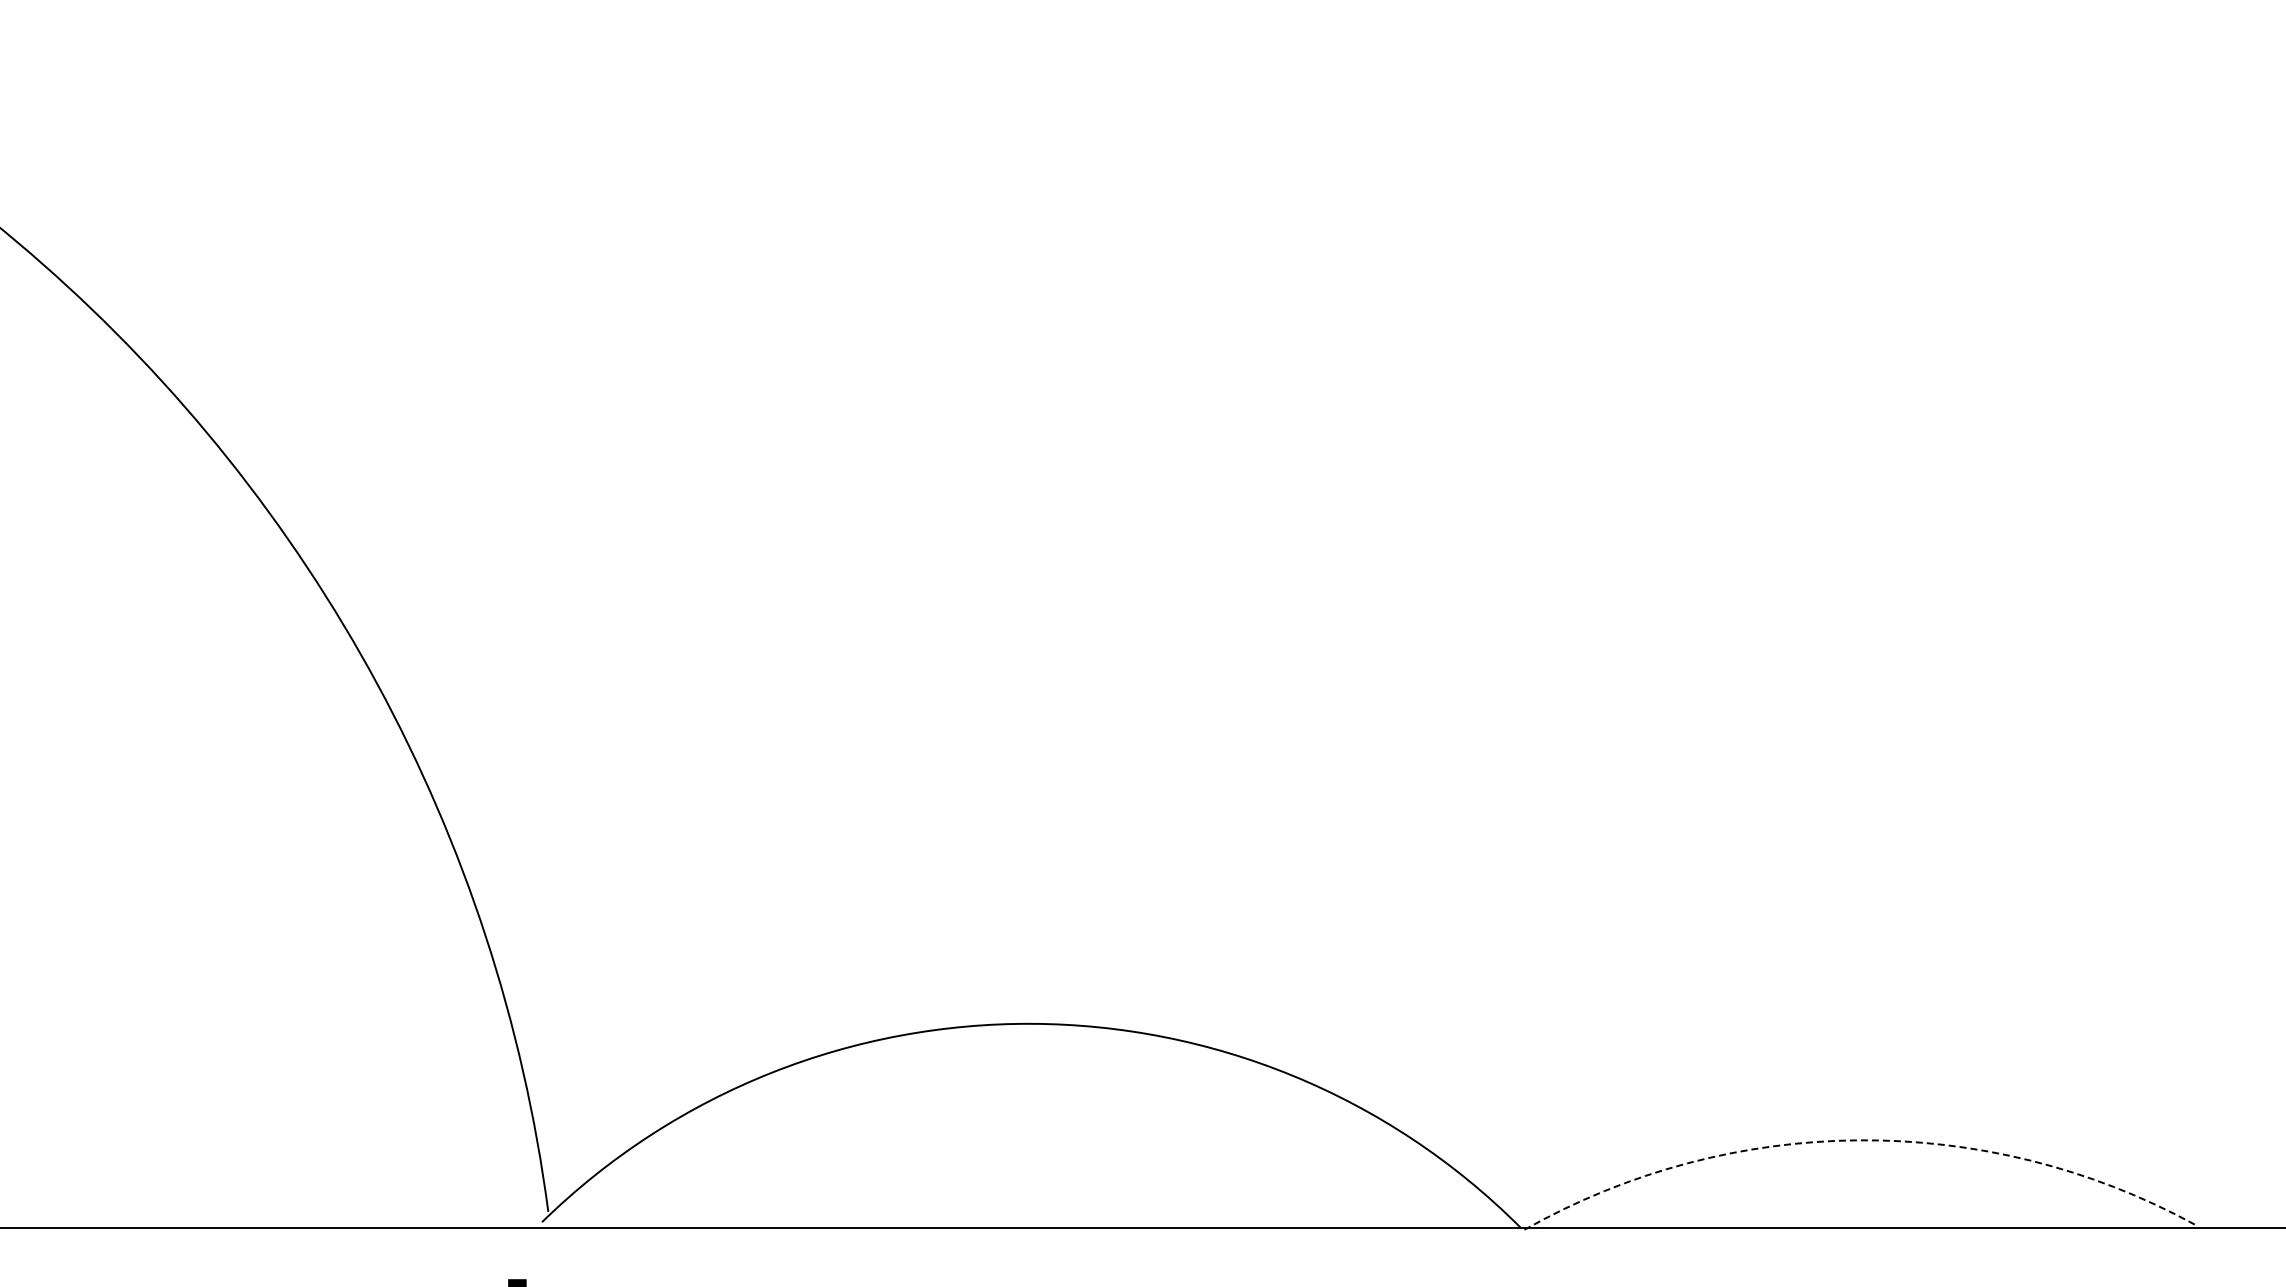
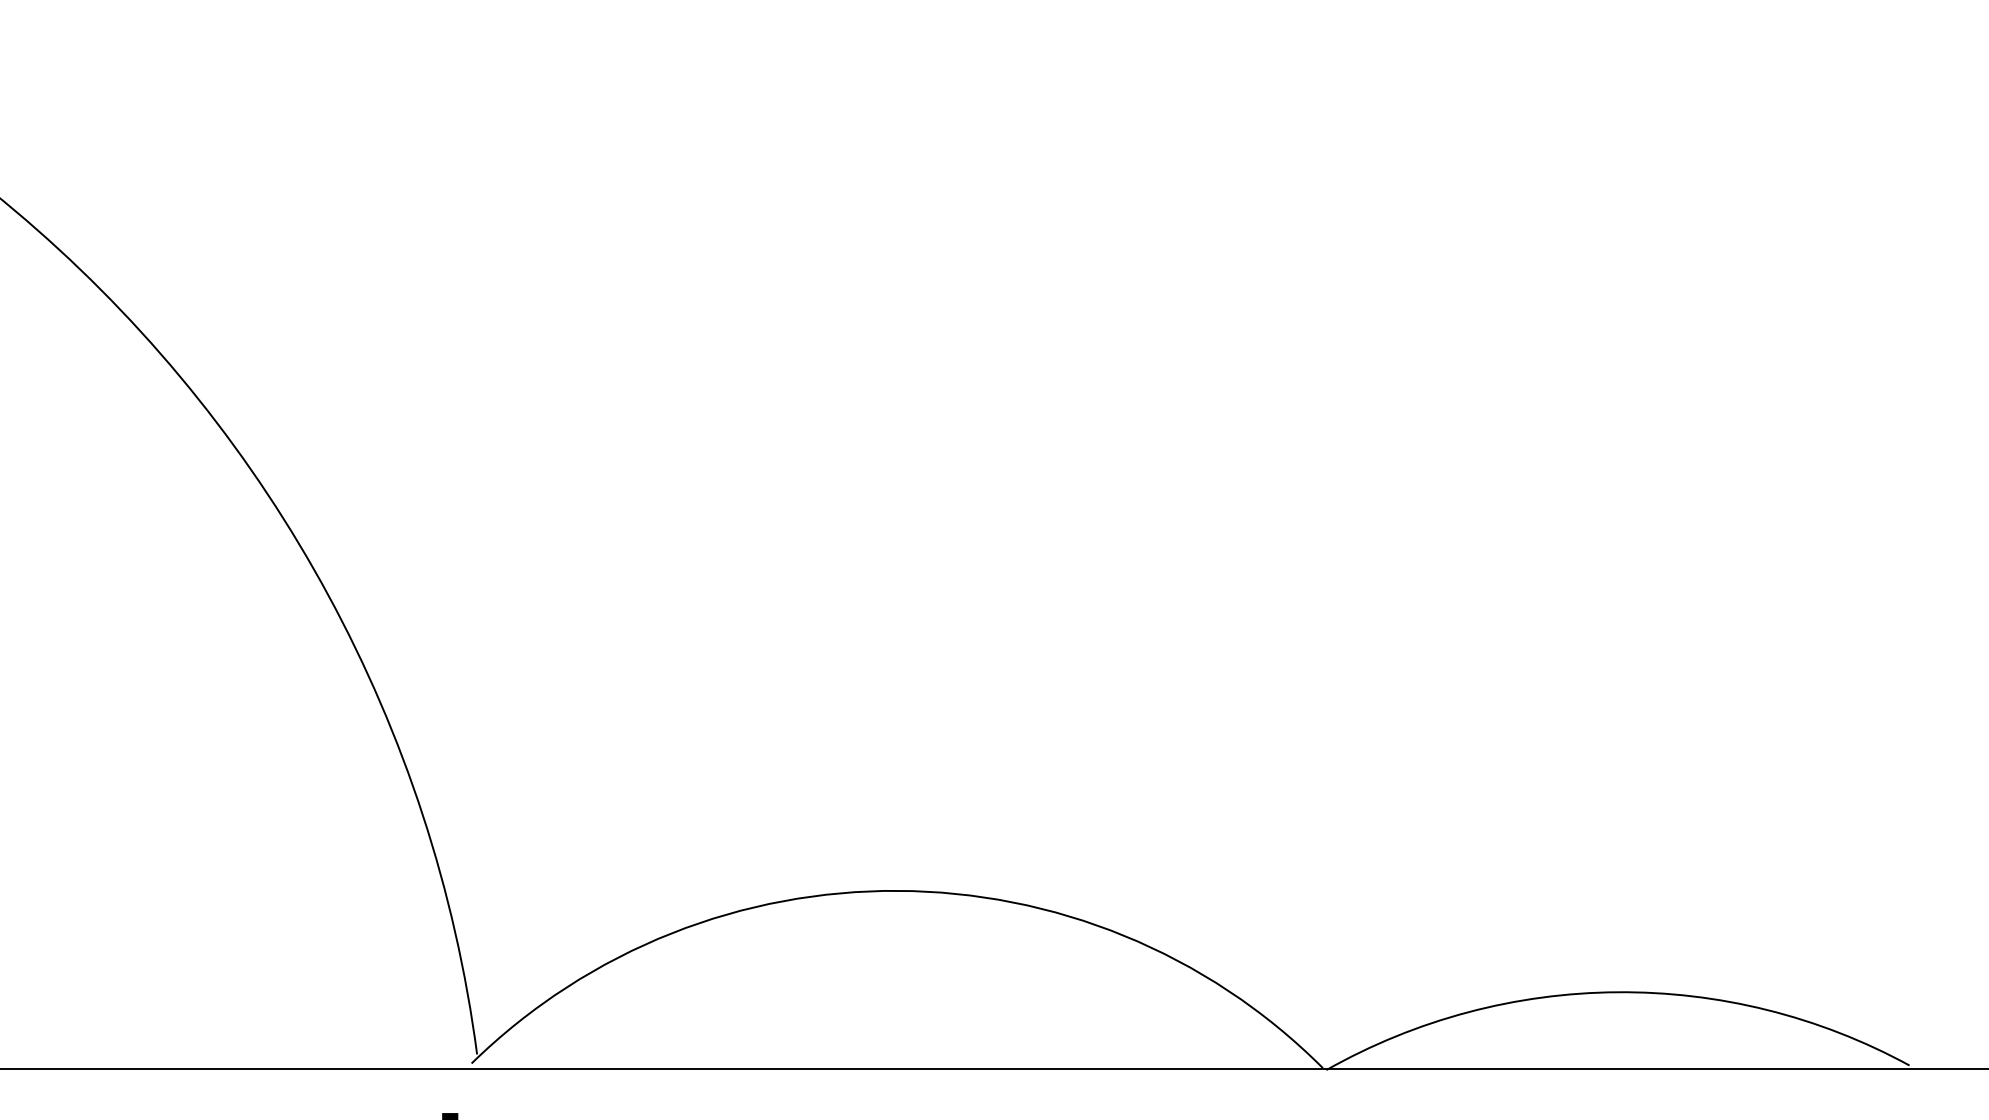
arc: (1858, 1140) -> (1616, 992), dashed -> solid

